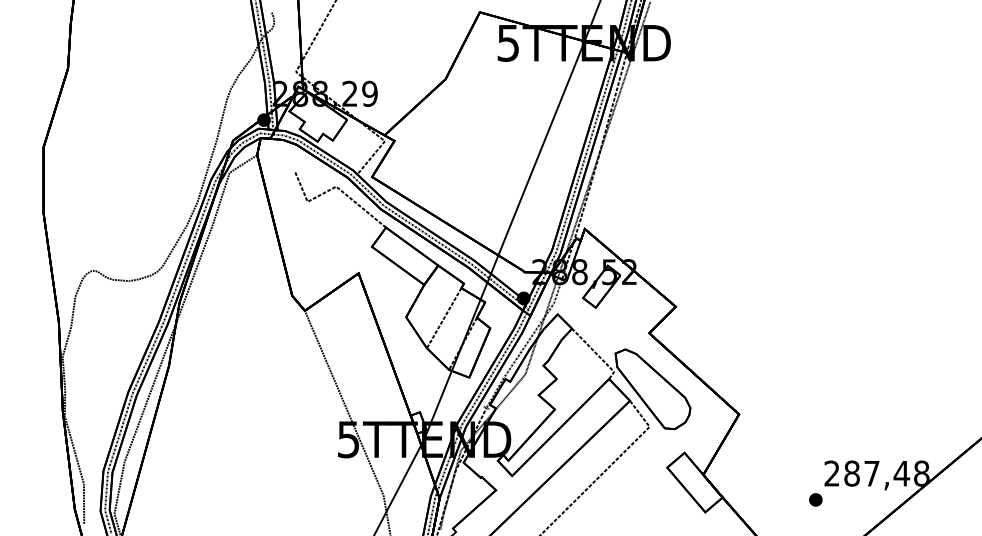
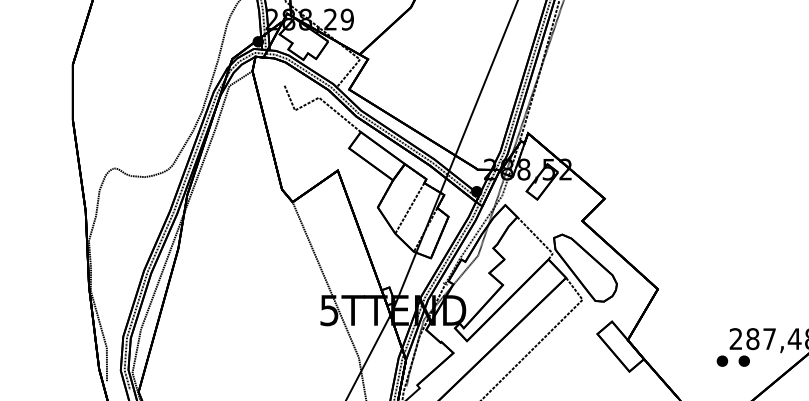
part: (841, 499) -> (744, 360), added

